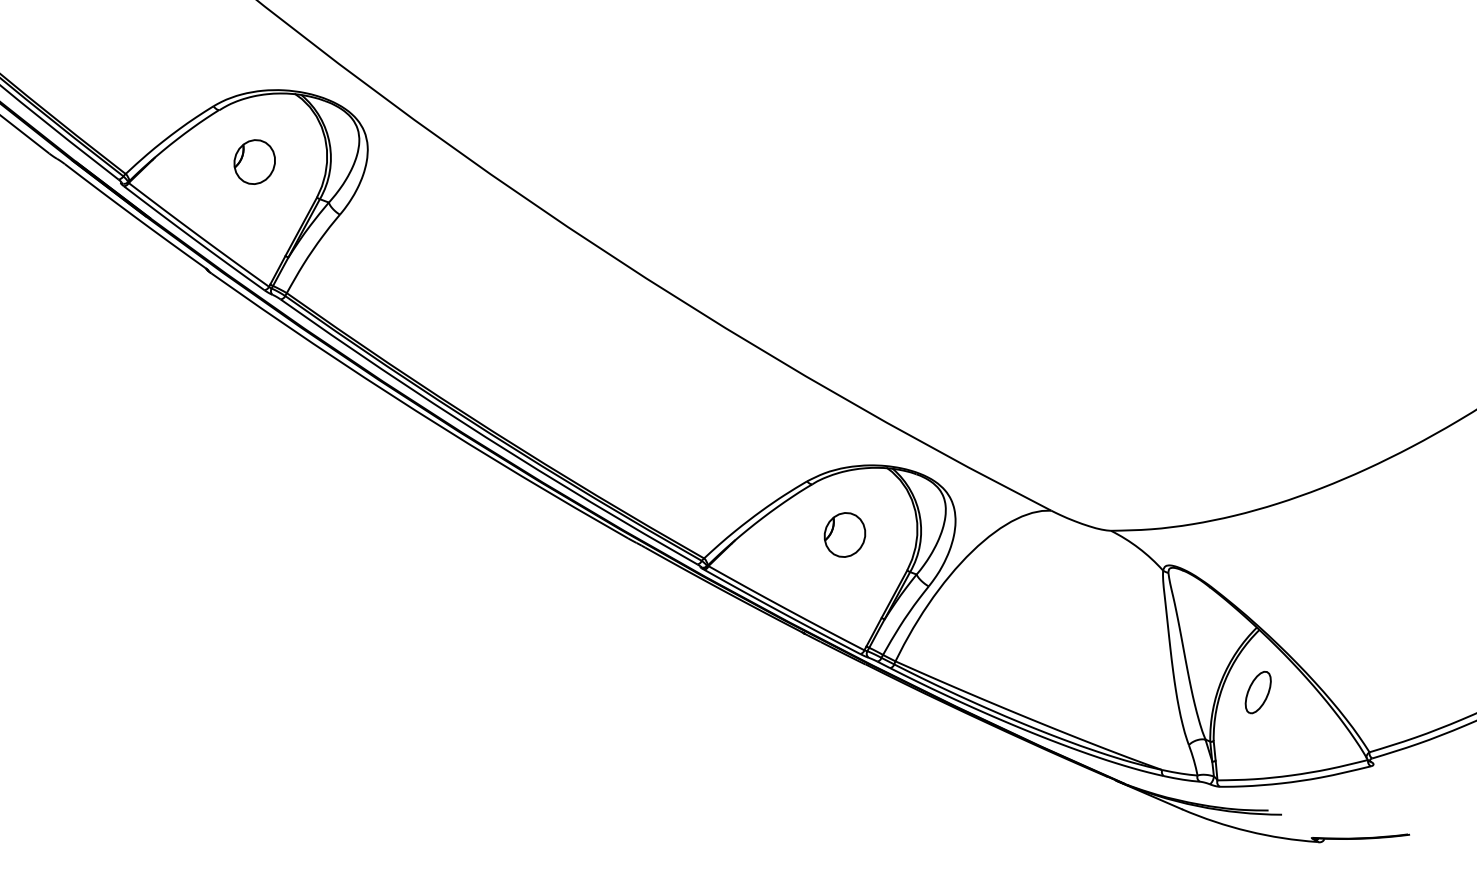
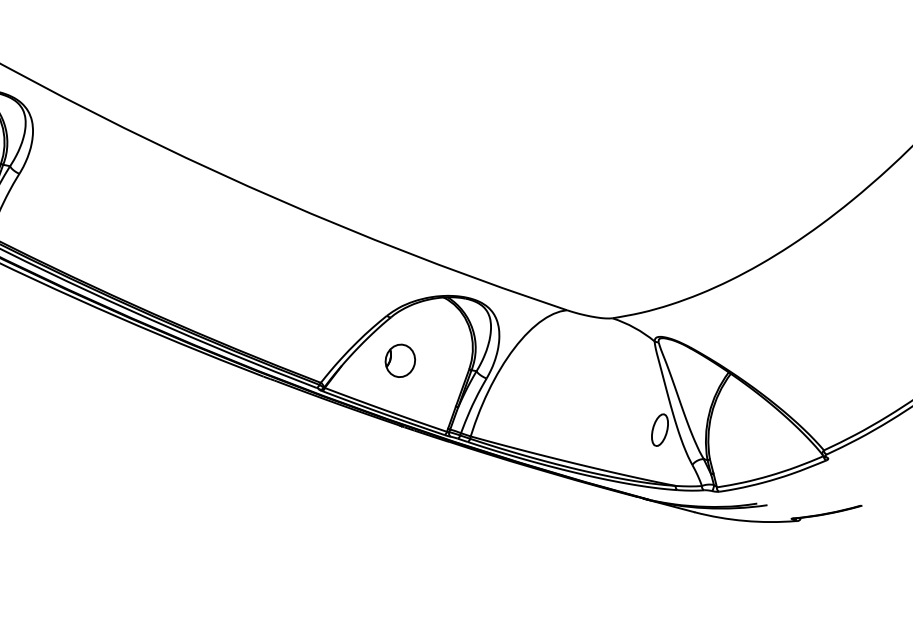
part: (844, 534) -> (399, 360), moved
part: (1257, 692) -> (659, 430), moved

